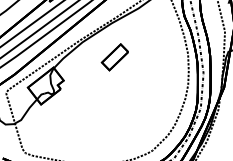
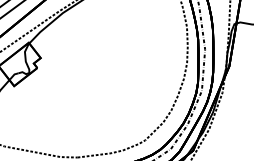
part: (114, 57) -> (100, 30), removed

